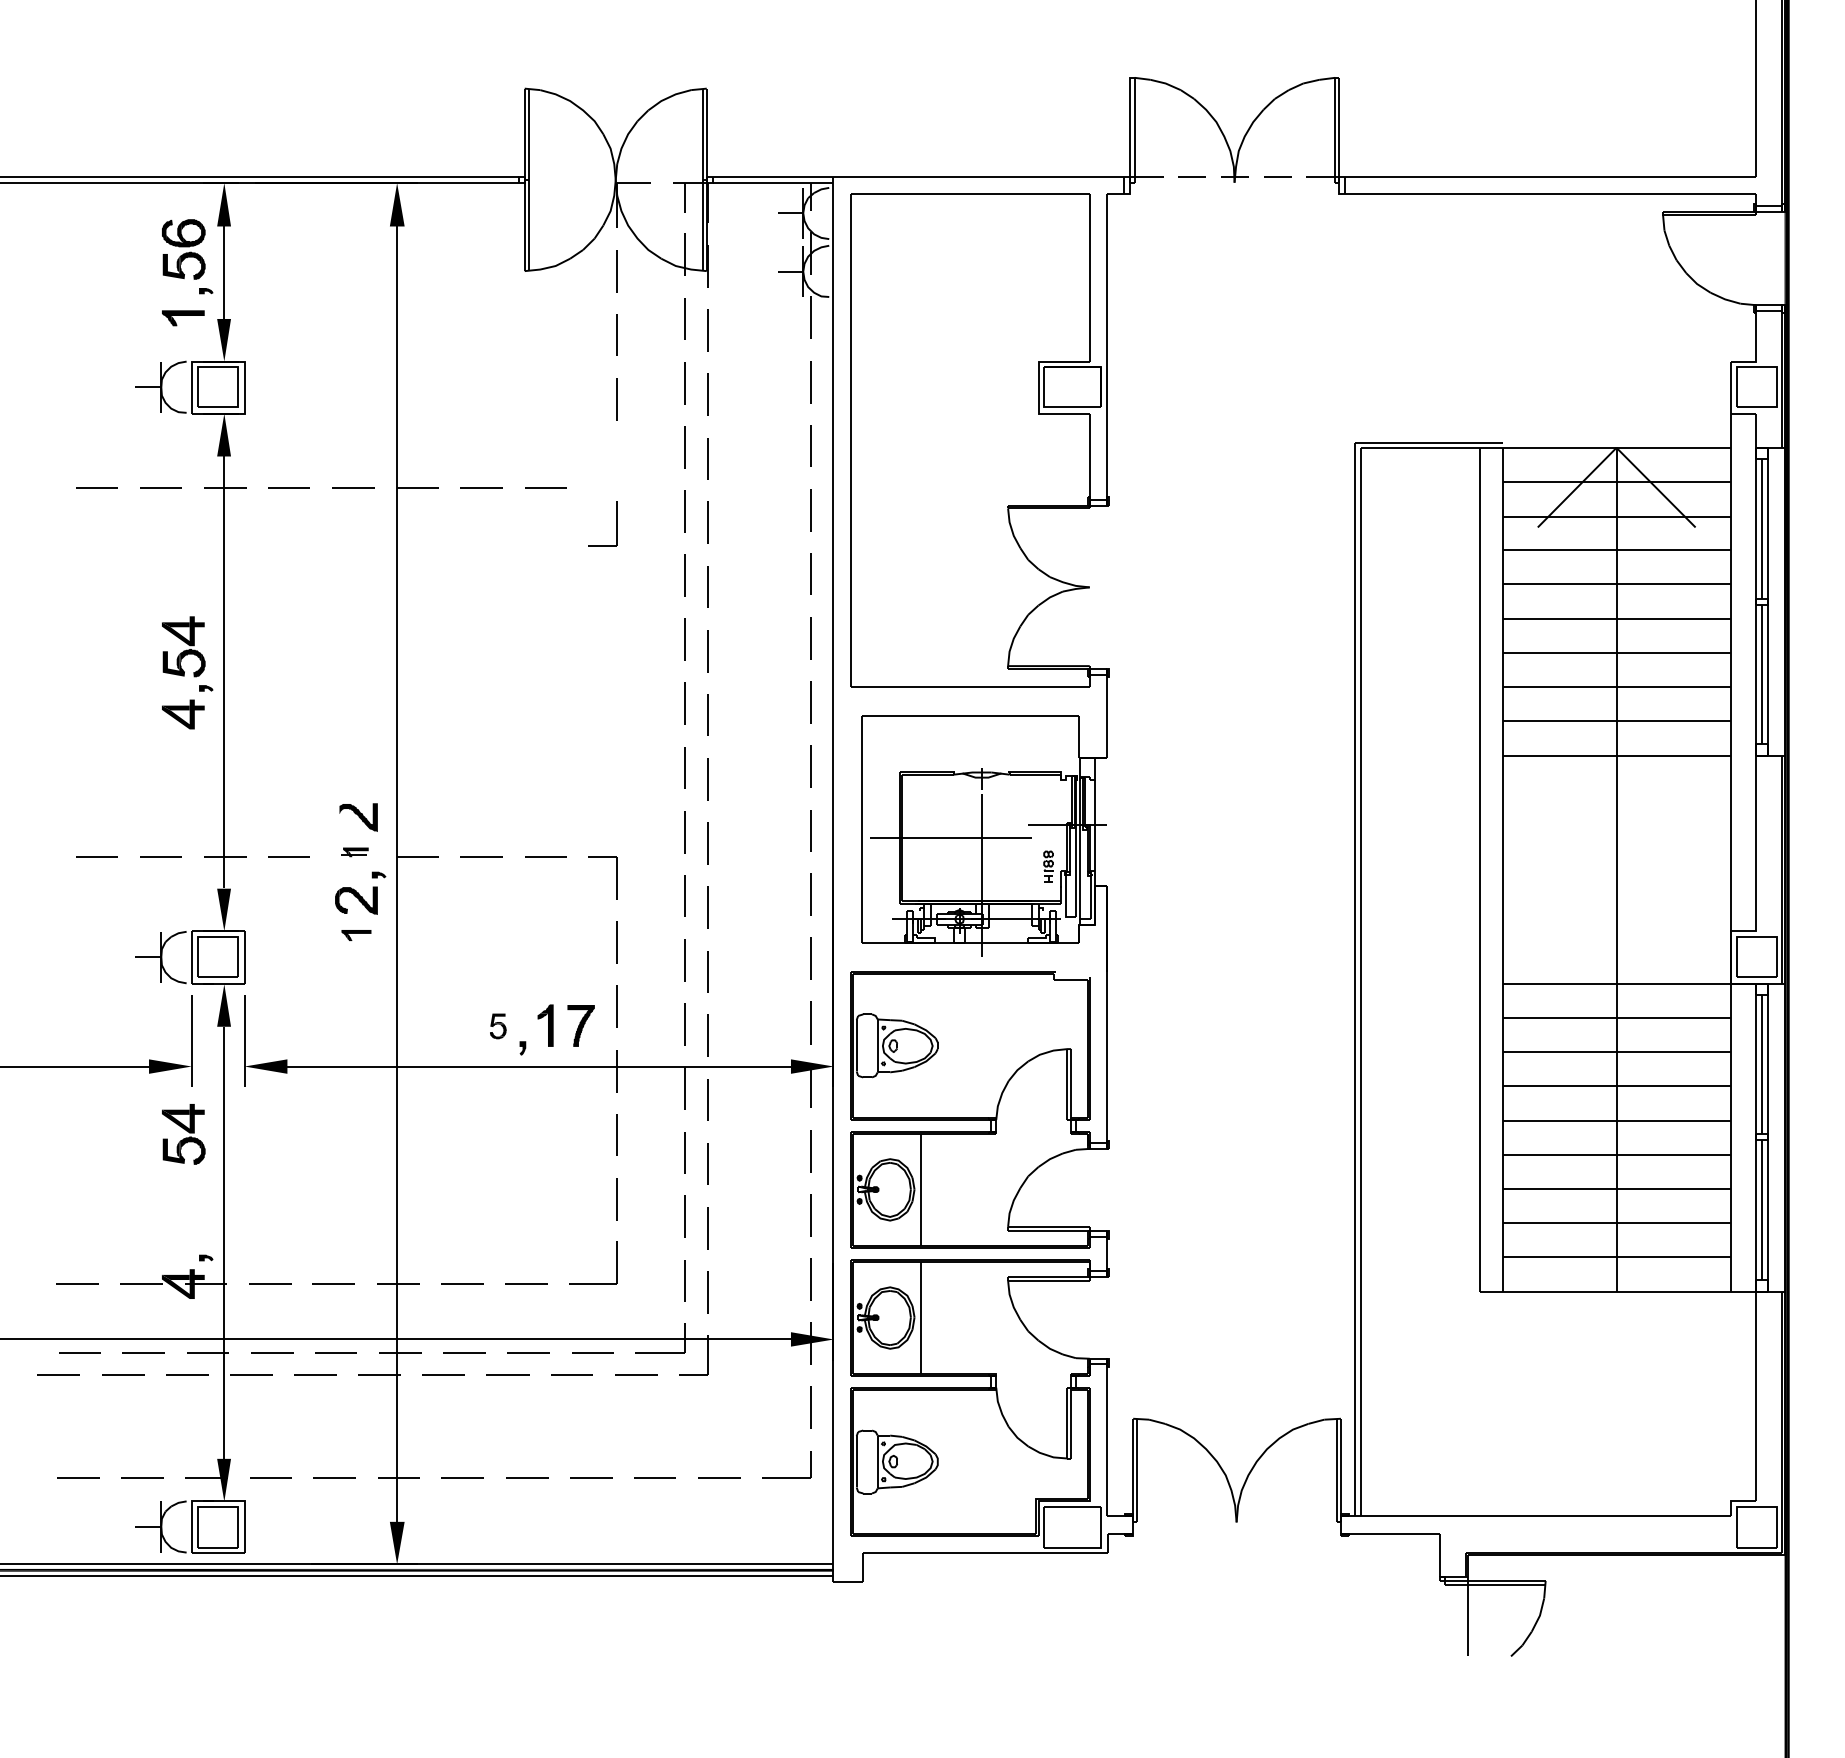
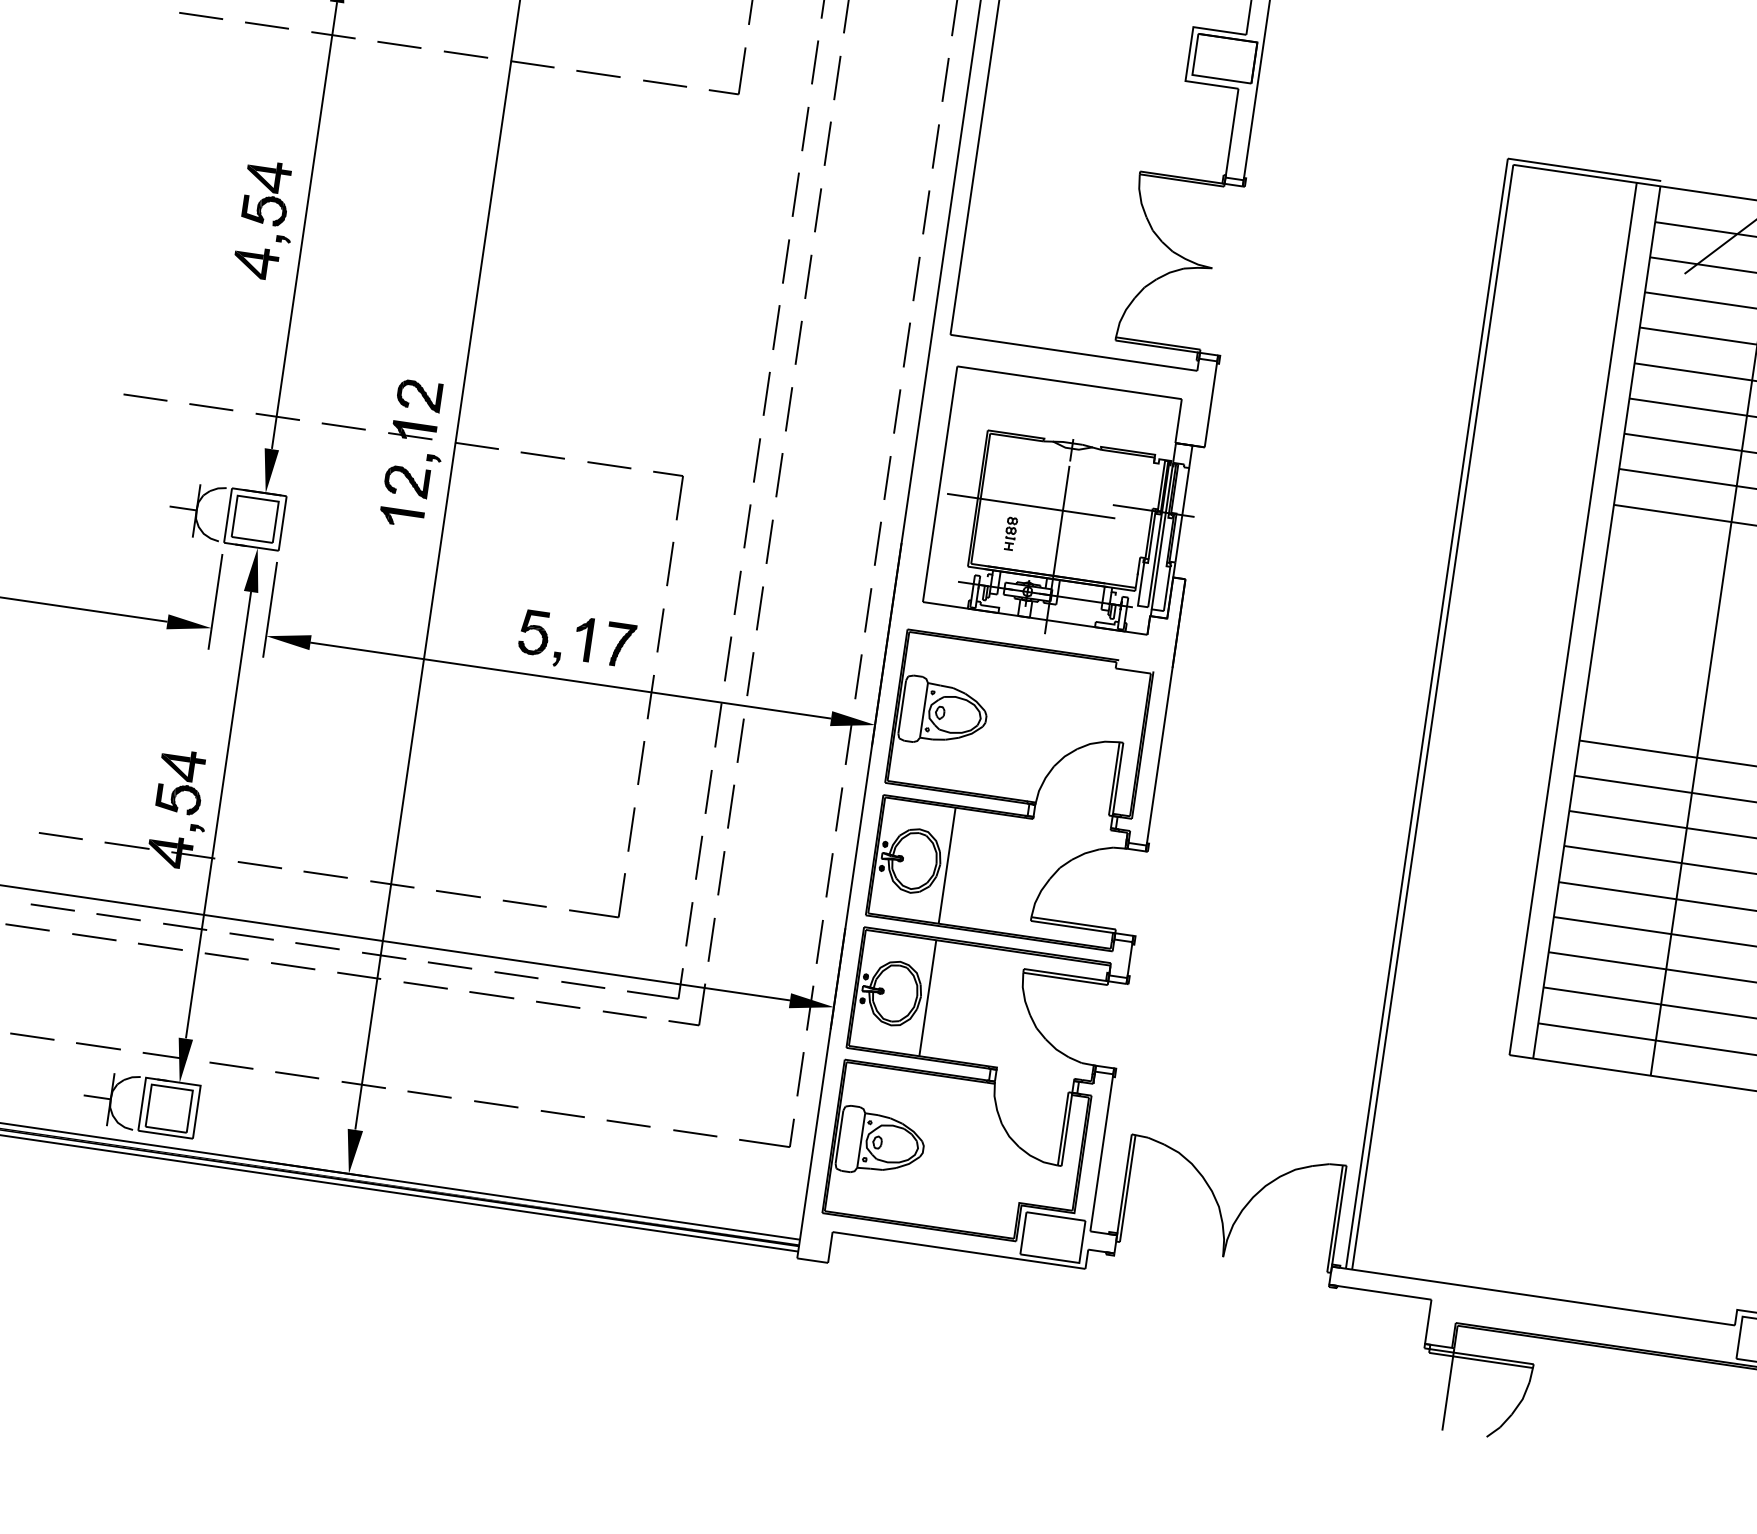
part: (616, 523) -> (741, 70), moved
fill: (341, 818) -> (403, 394), added
part: (354, 852) -> (412, 431), size x1.67
part: (1048, 866) -> (1010, 533), moved
part: (356, 935) -> (401, 517), size x1.43
part: (498, 1026) -> (534, 633), size x1.67
part: (183, 1134) -> (180, 782), moved

